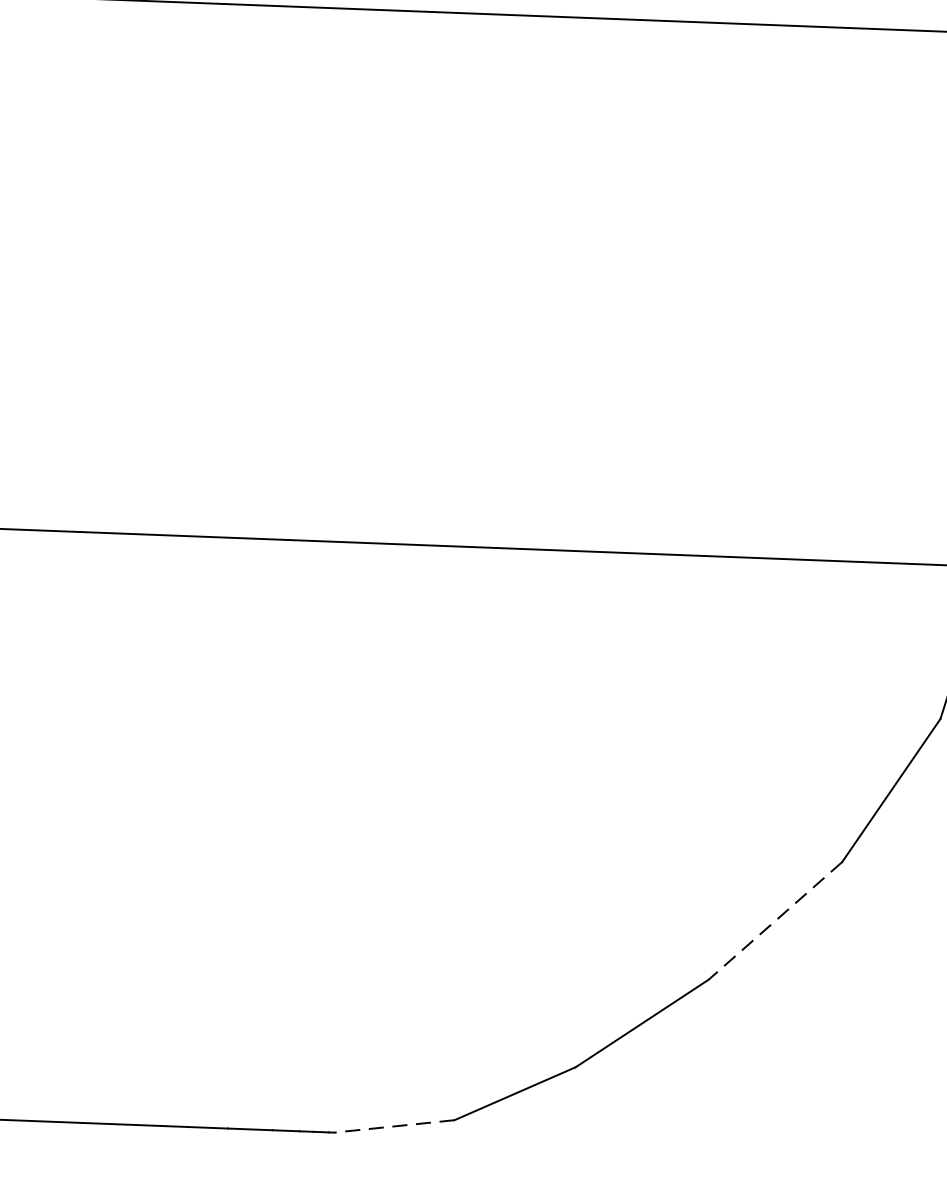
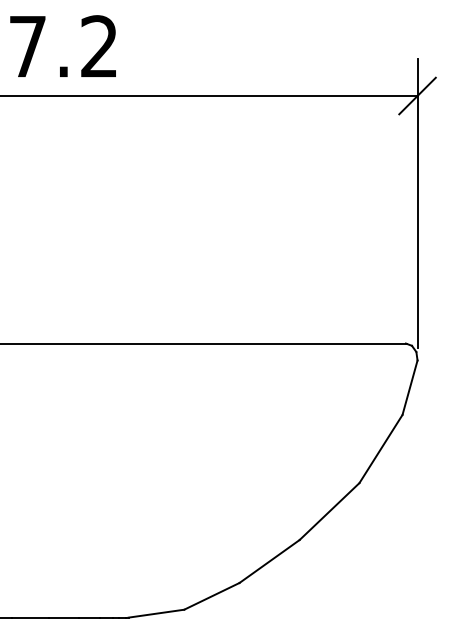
line: (775, 920) -> (329, 511), dashed -> solid
line: (392, 1125) -> (155, 613), dashed -> solid

